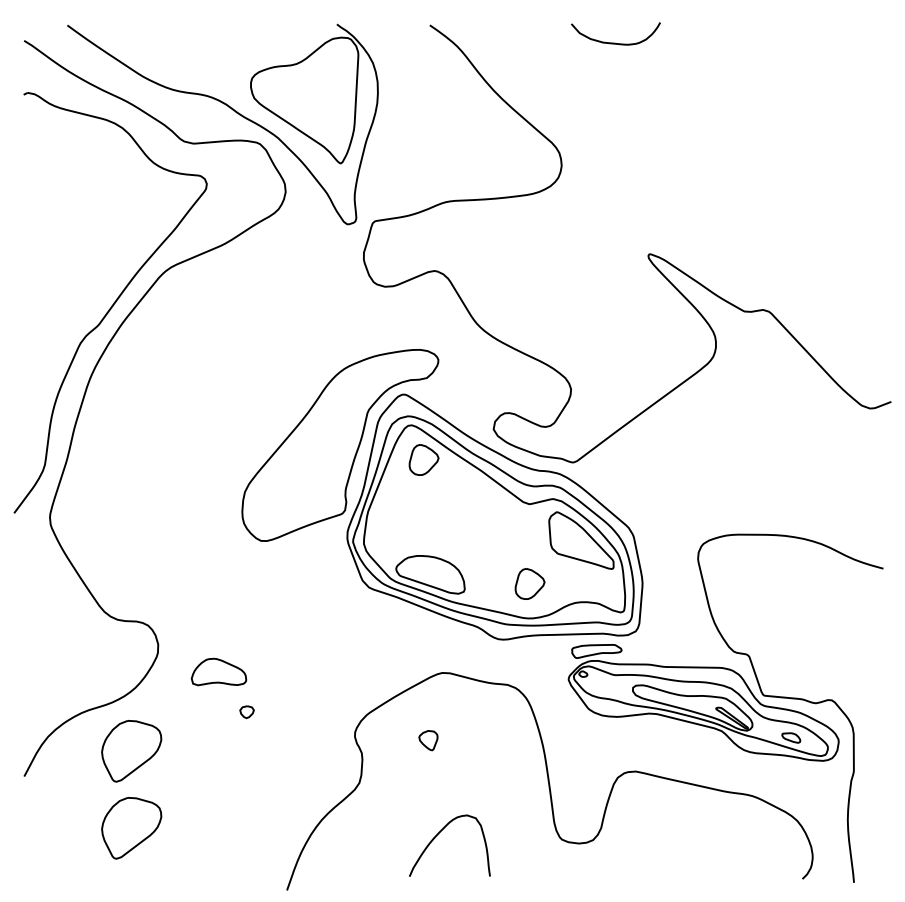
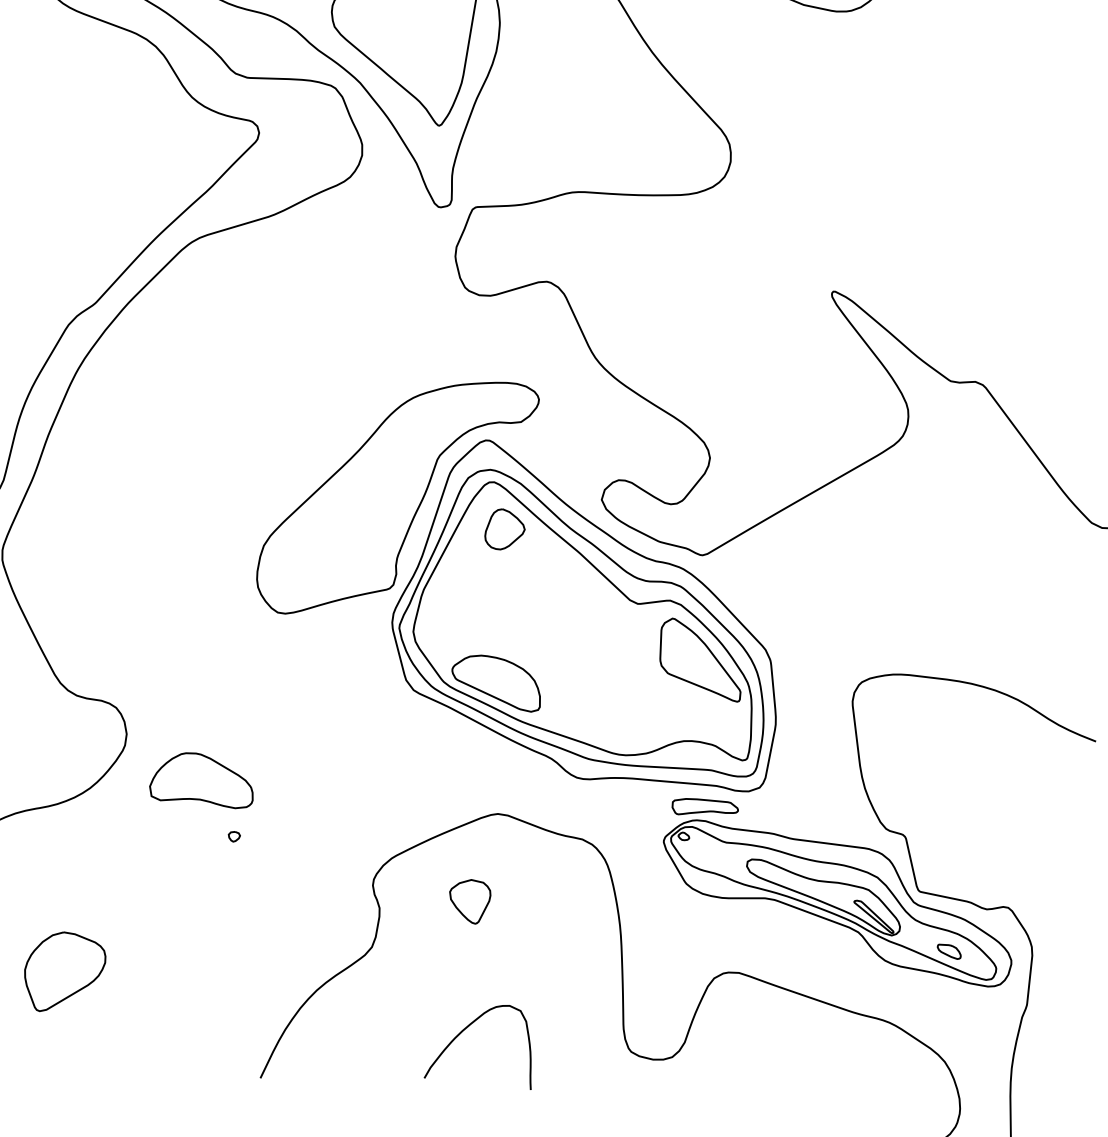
part: (529, 583) -> (626, 708), removed
part: (218, 671) -> (202, 778), size x1.43
part: (247, 711) -> (234, 836), size x0.62
part: (428, 740) -> (469, 901), size x1.67
part: (131, 751) -> (75, 871), removed

